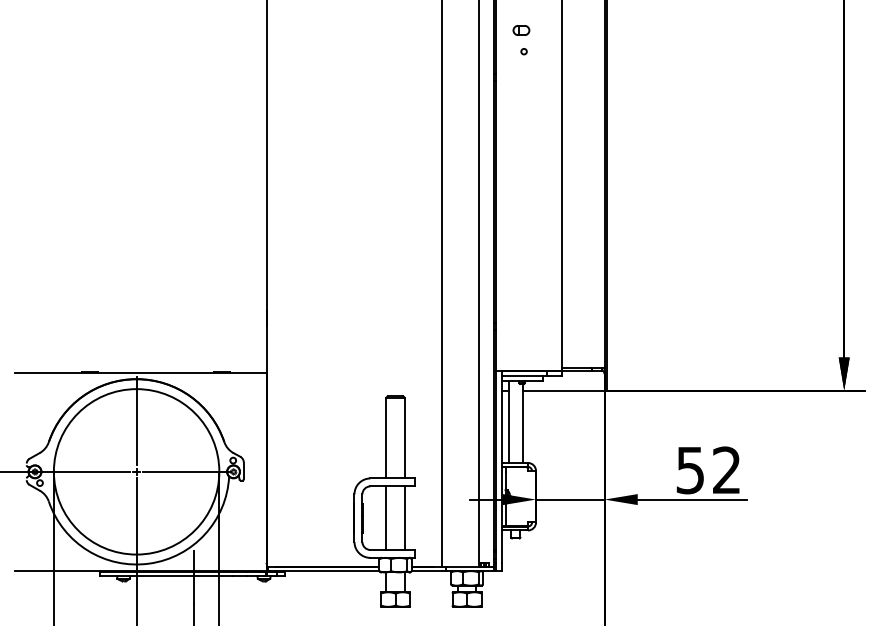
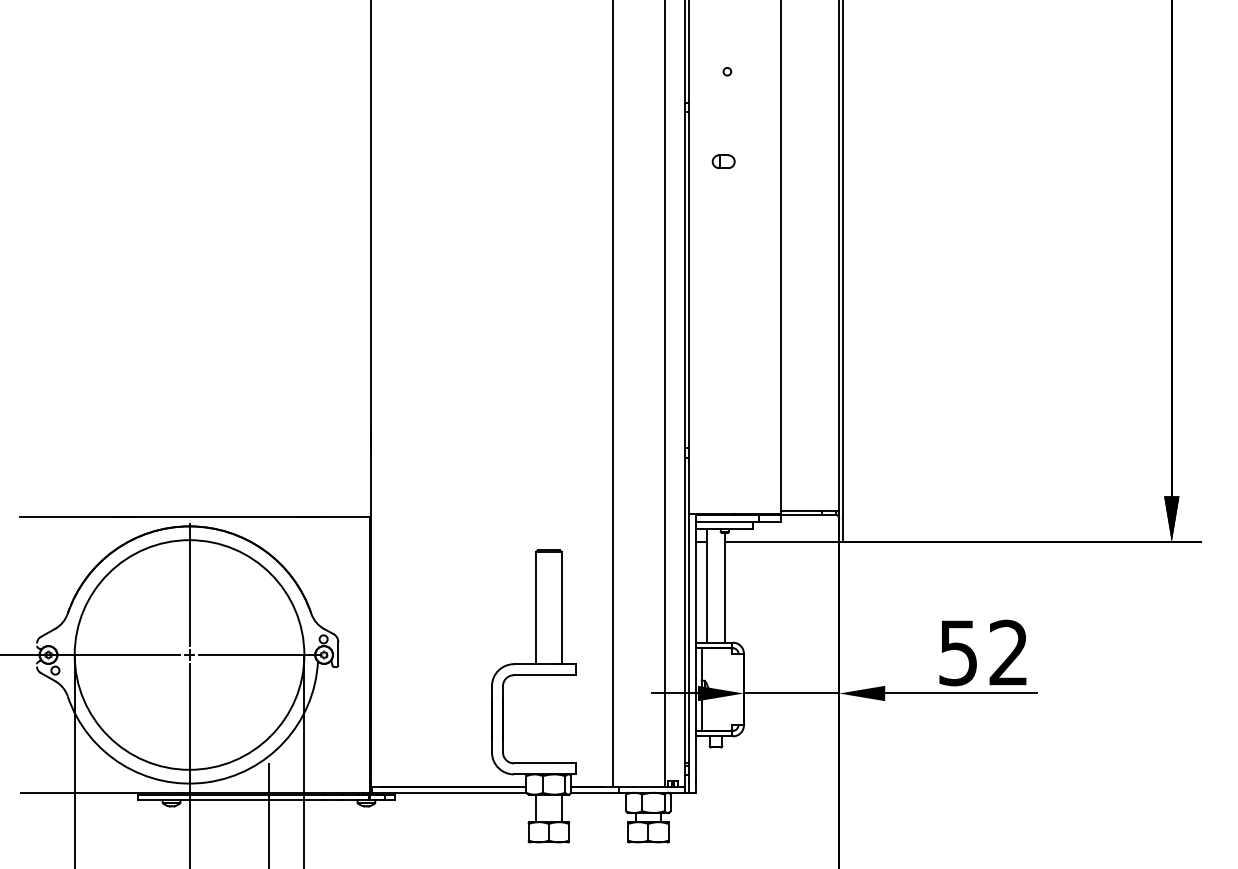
part: (521, 30) -> (723, 161), moved
line: (386, 517) -> (536, 718), removed
line: (404, 517) -> (561, 718), removed

